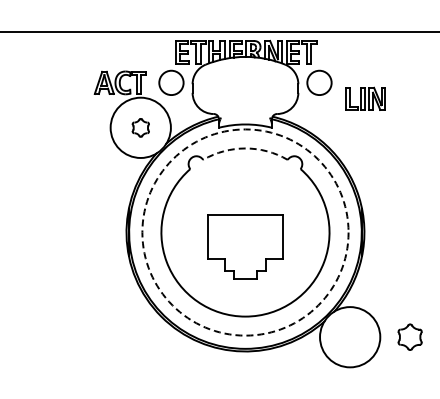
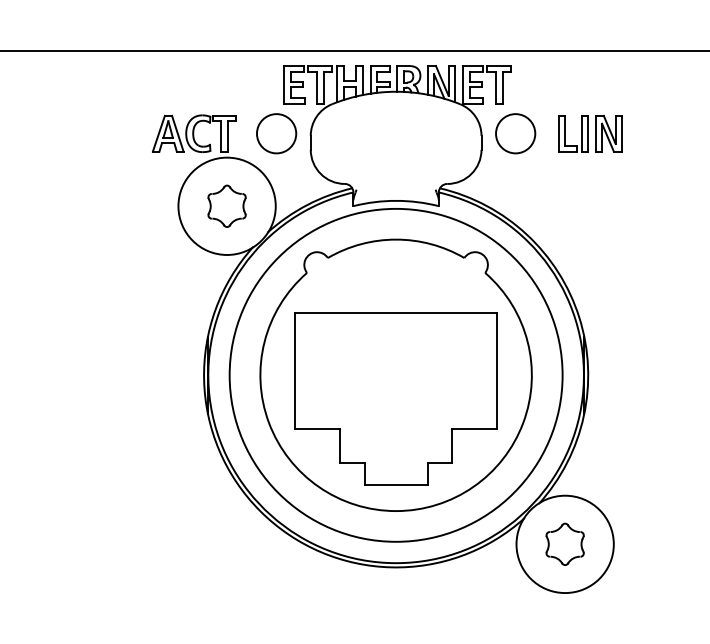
part: (365, 98) -> (589, 133), moved
part: (140, 127) -> (226, 205), size x1.43
arc: (245, 148) -> (396, 239), dashed -> solid
circle: (245, 232) -> (396, 375), dashed -> solid
part: (245, 247) -> (396, 399), size x1.67
part: (409, 336) -> (564, 543), moved

